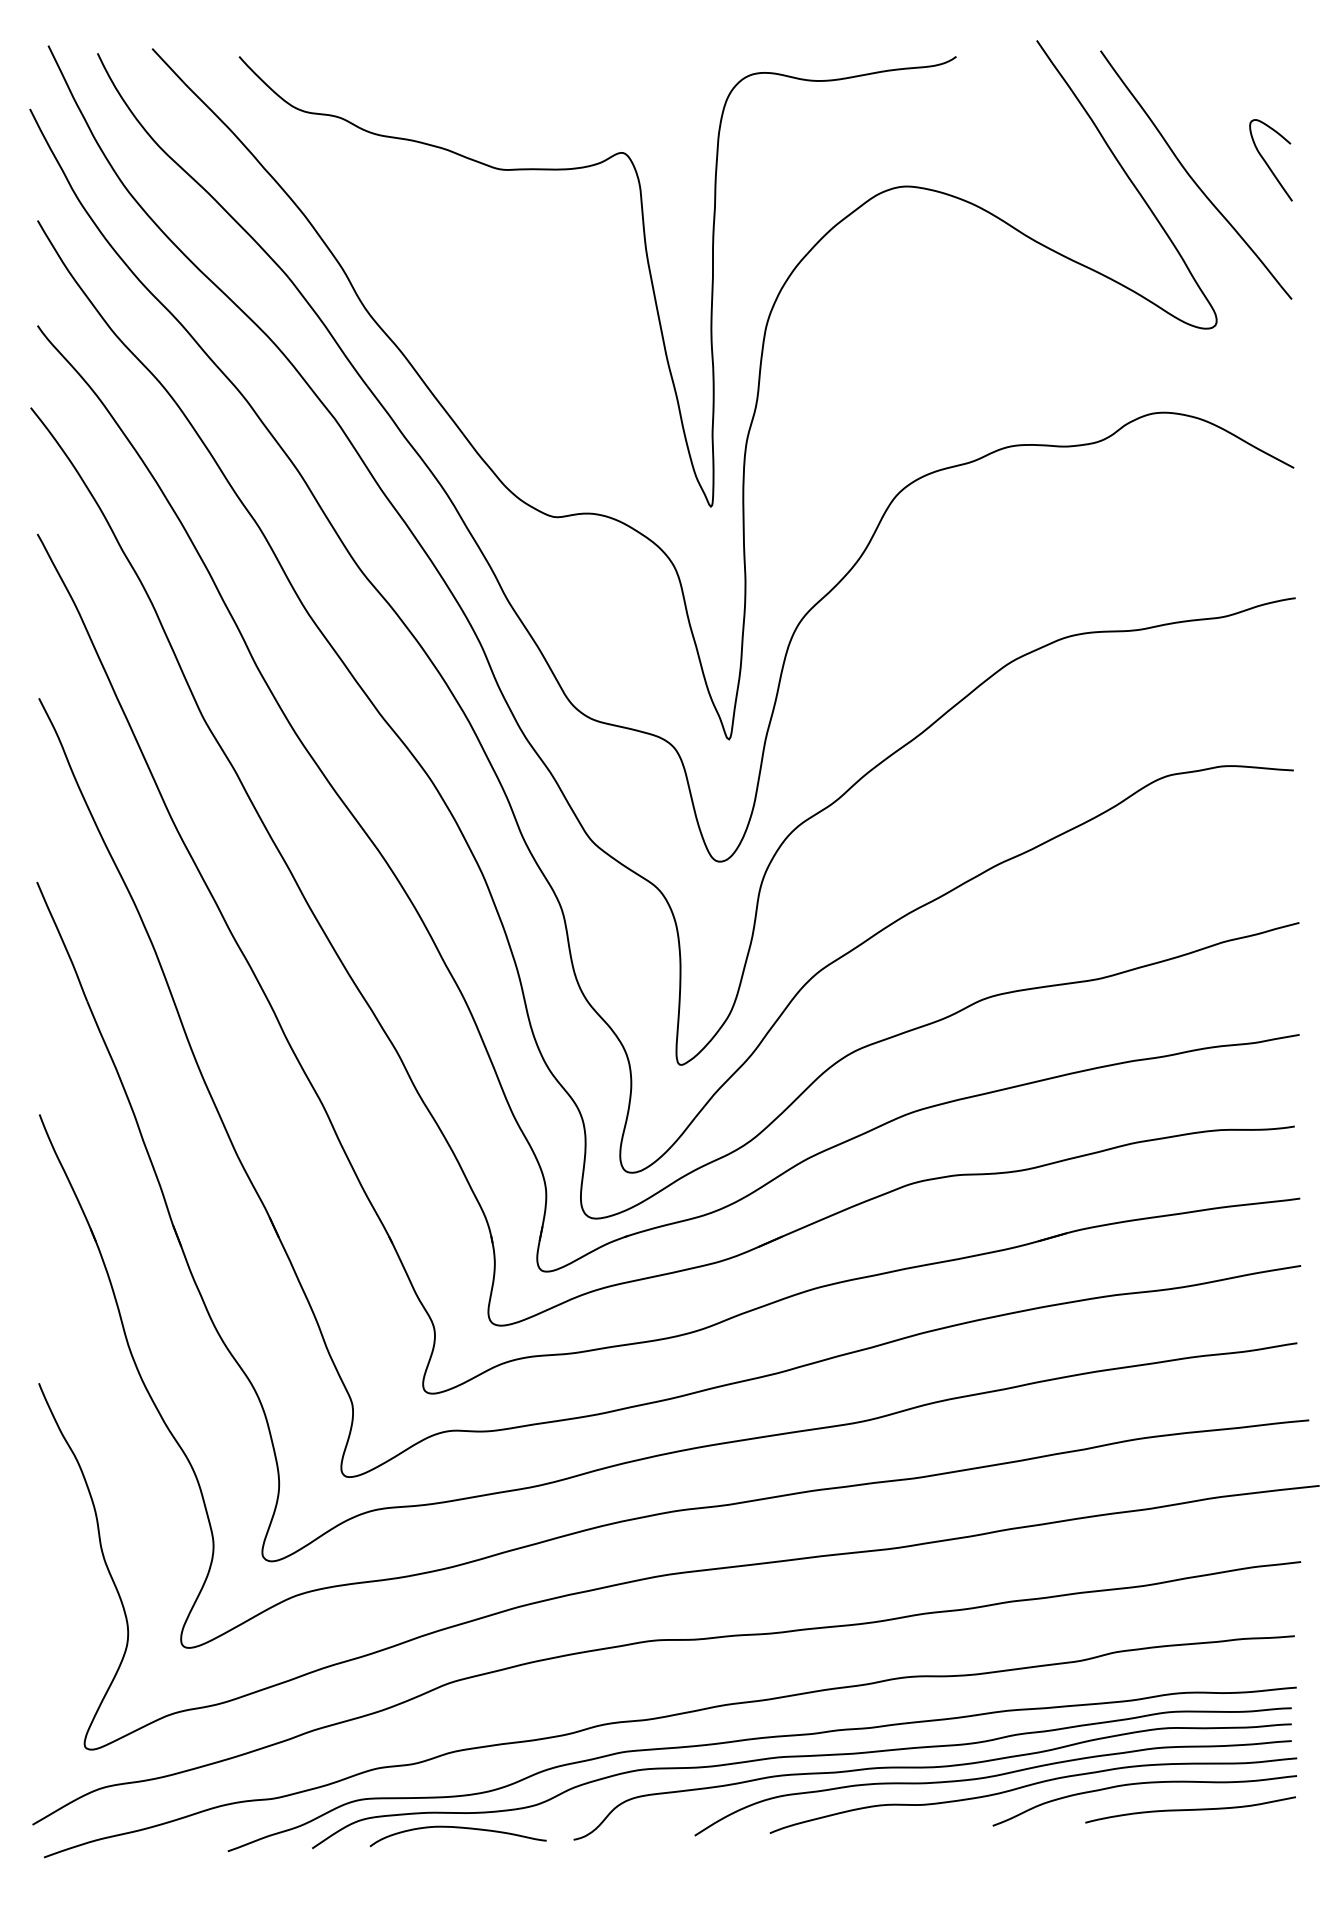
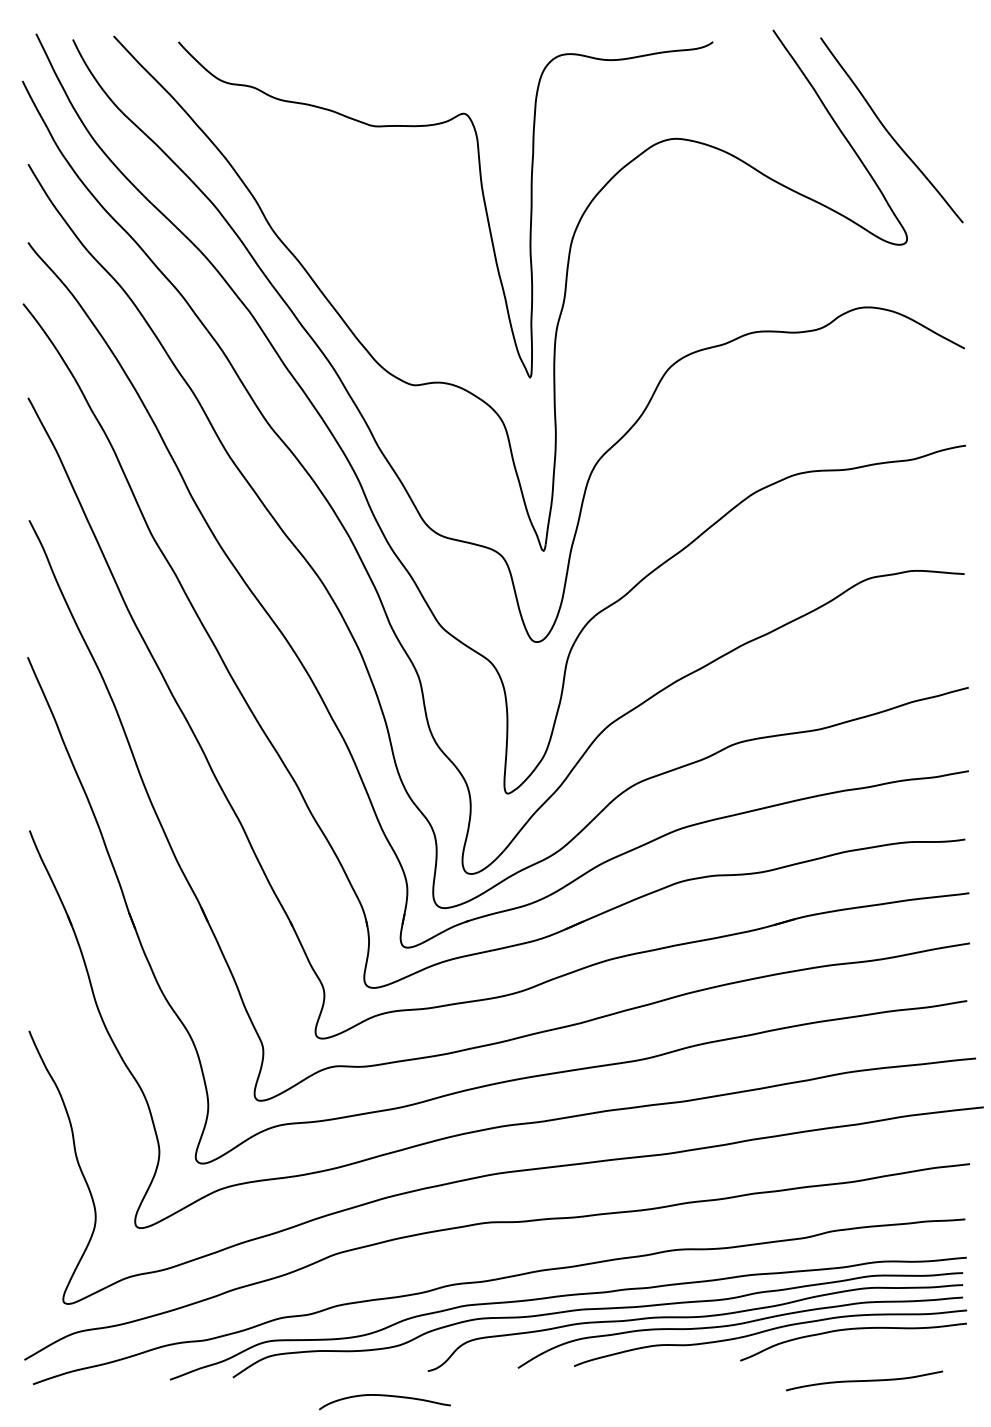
curve: (1266, 161) -> (944, 120), removed
curve: (1190, 1809) -> (864, 1380), moved
curve: (457, 1828) -> (384, 1396), moved

